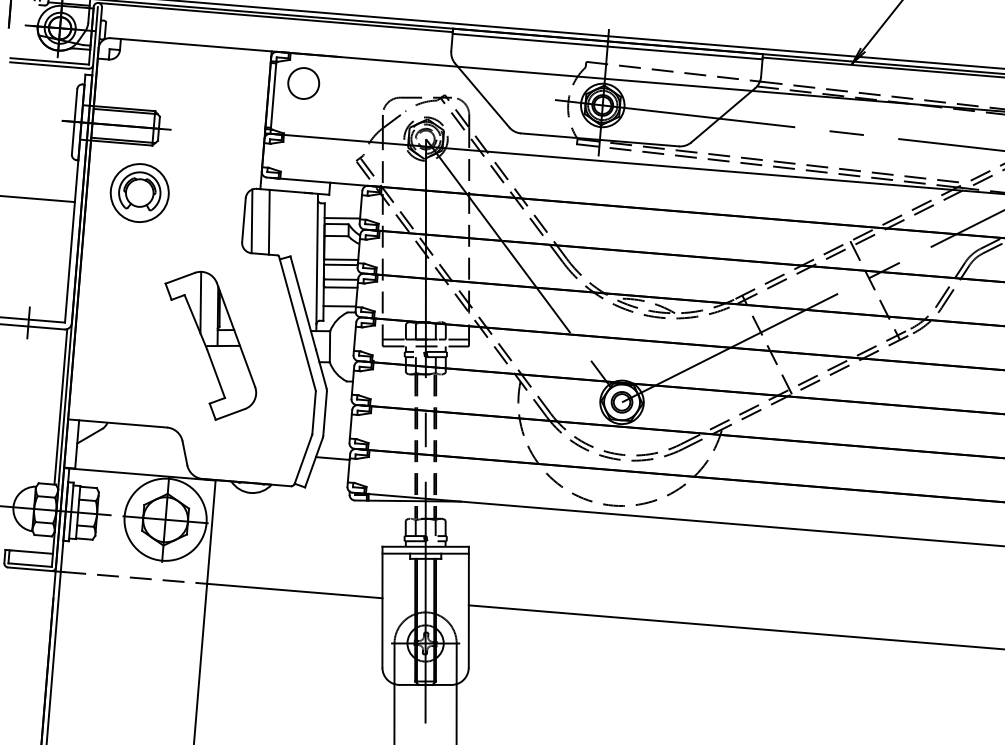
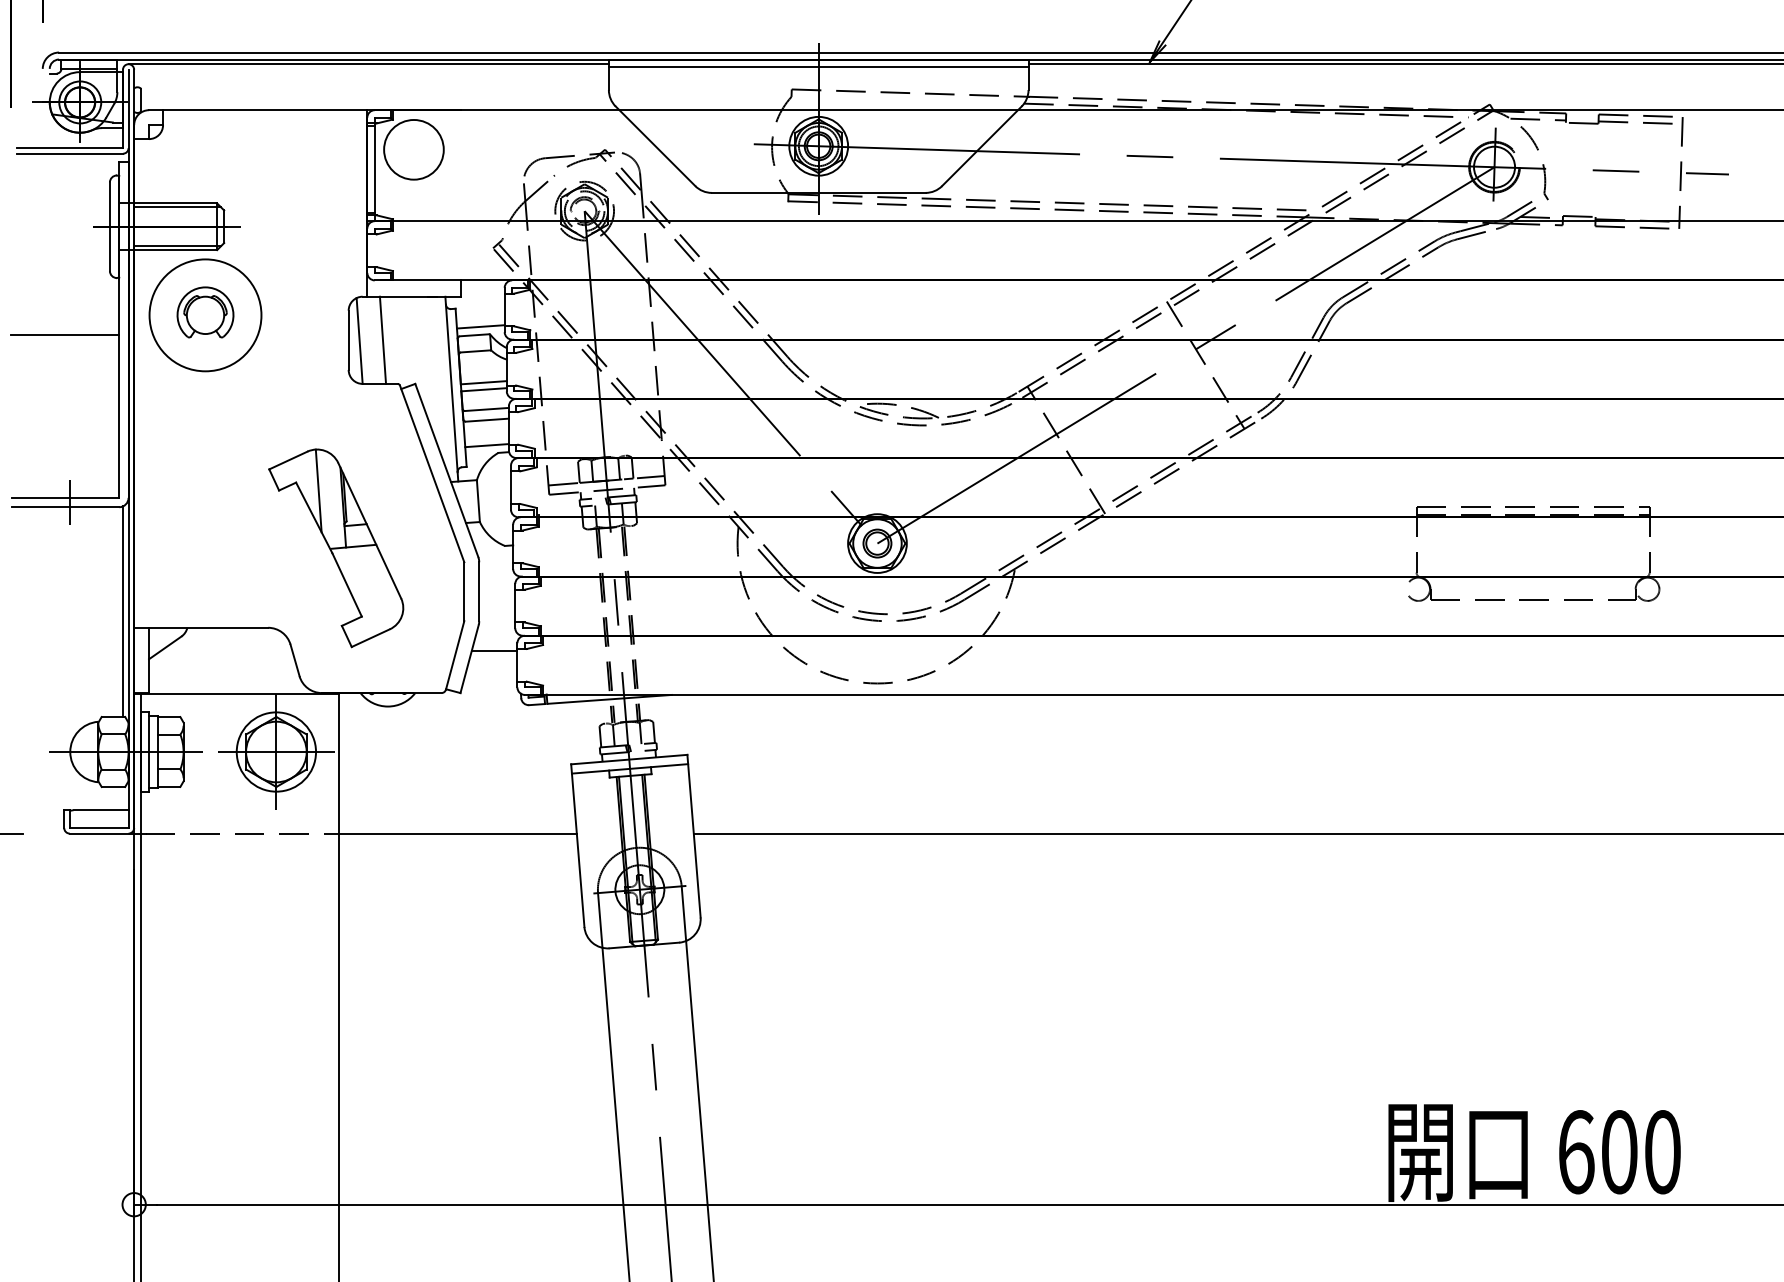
circle: (303, 83) -> (413, 149), size x1.43
circle: (139, 193) -> (205, 315), size x1.43
part: (210, 346) -> (336, 548), moved
circle: (165, 519) -> (276, 751), size x0.71

